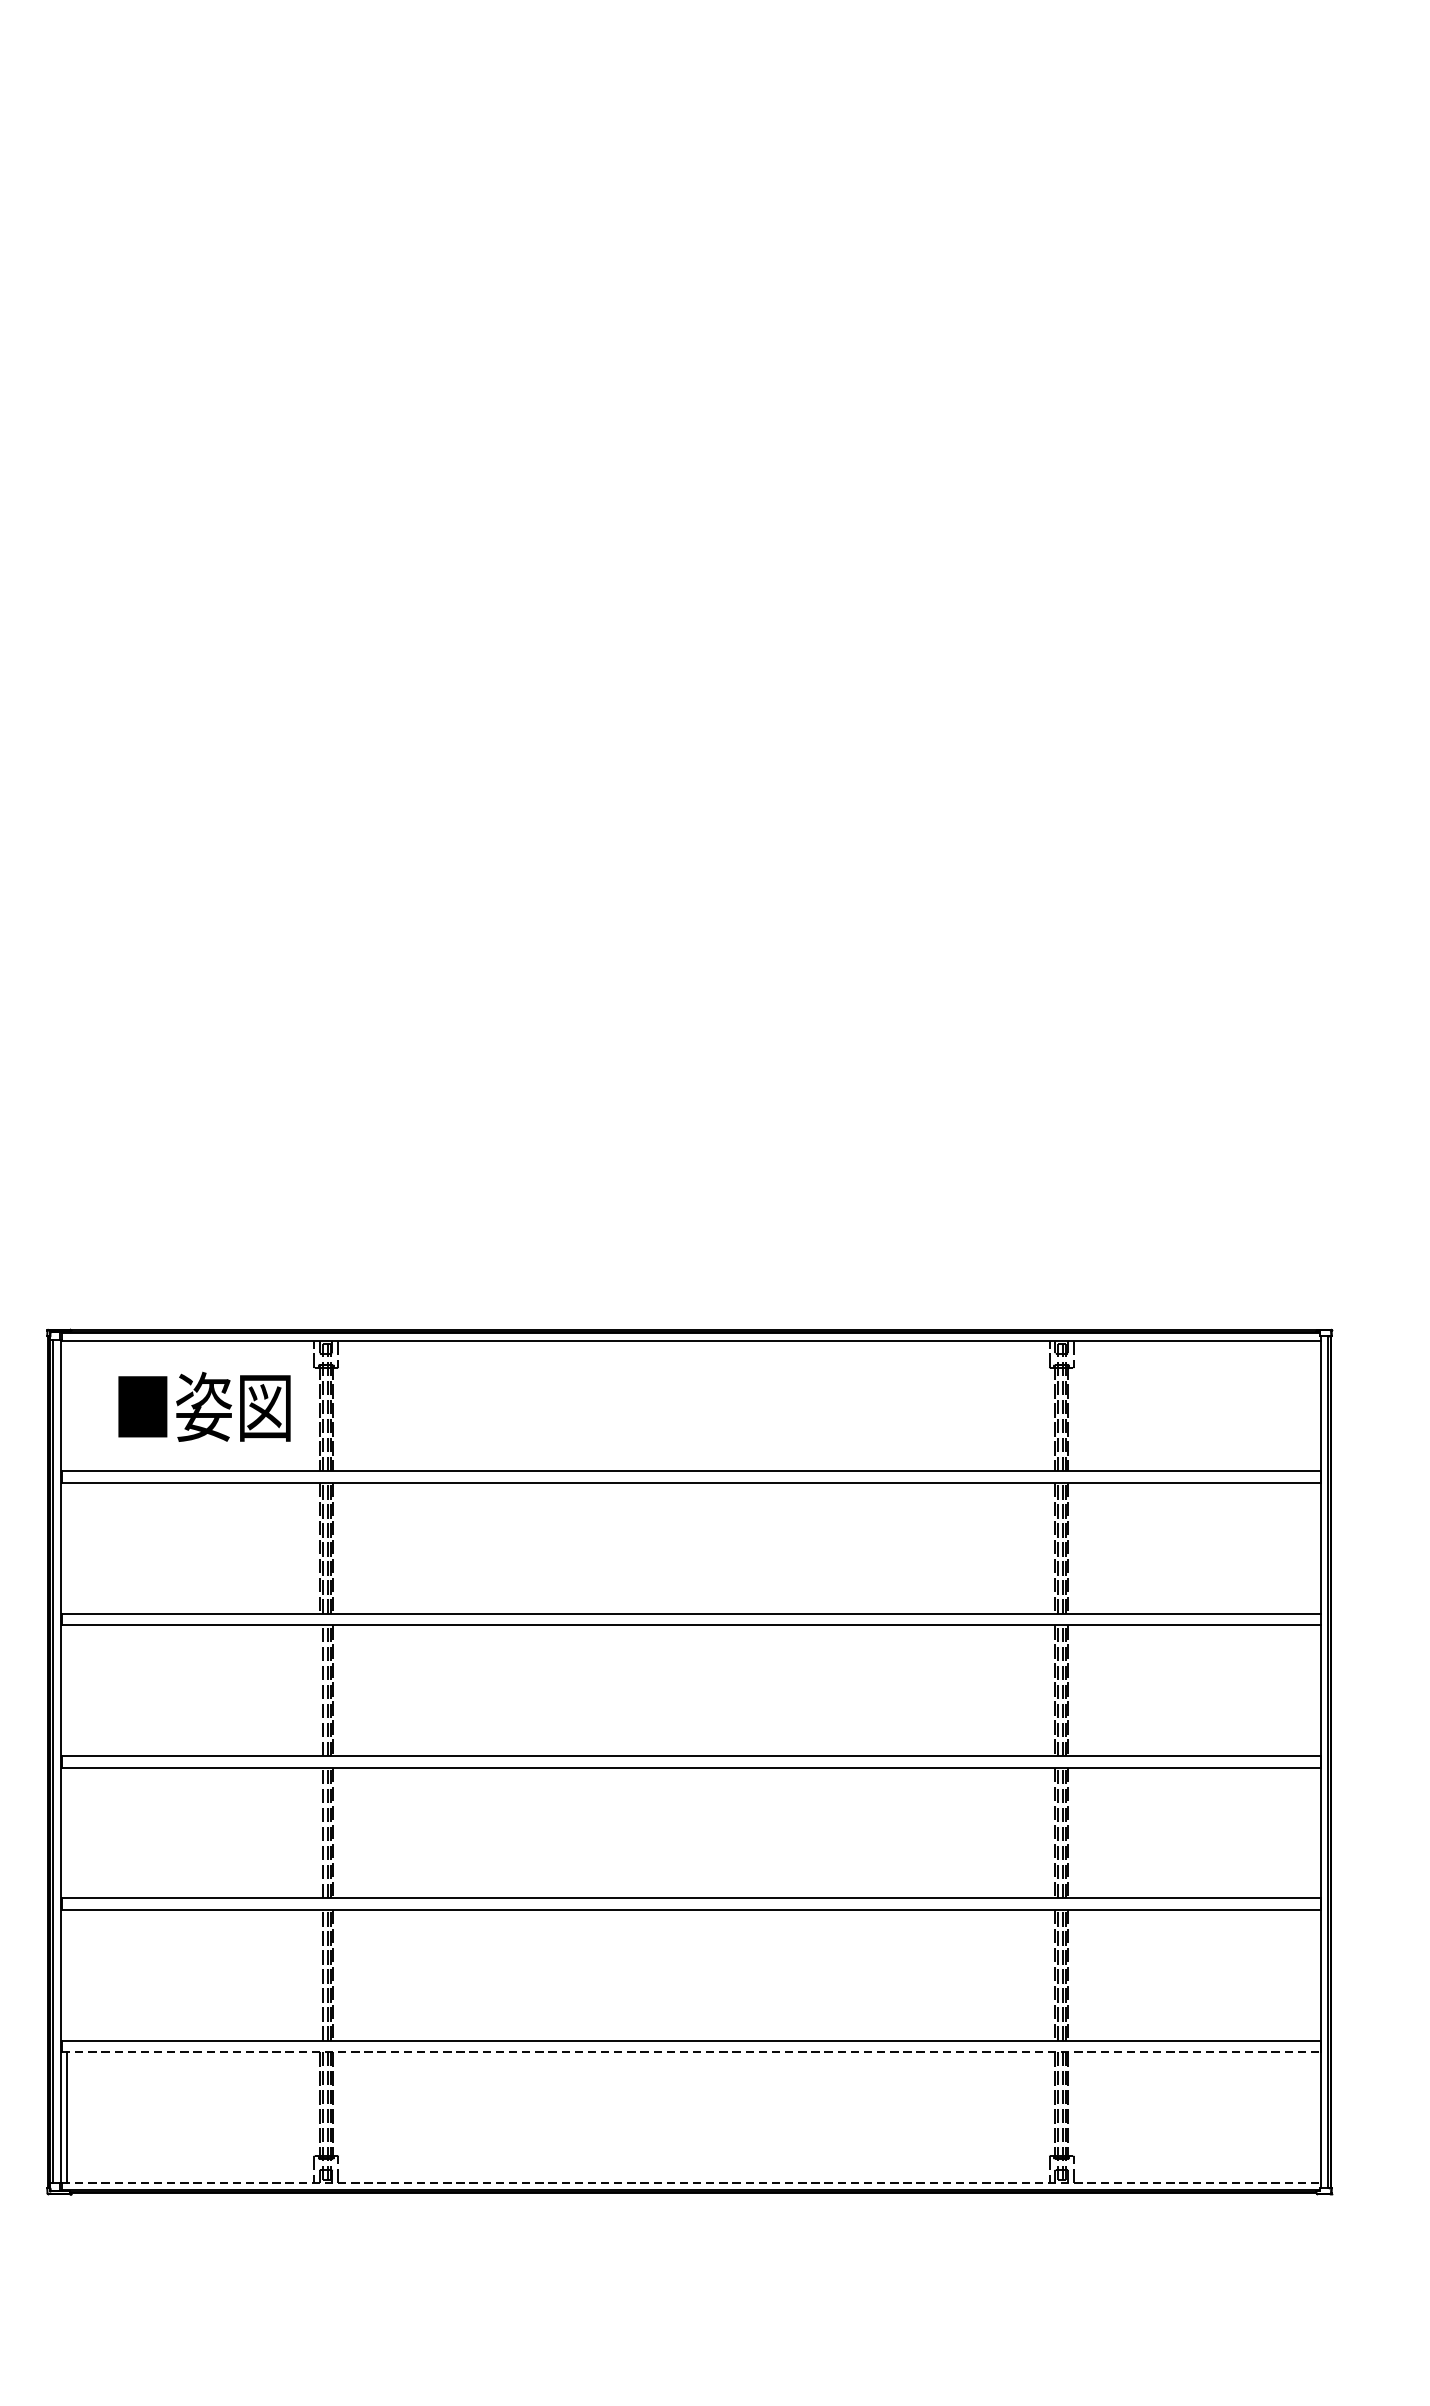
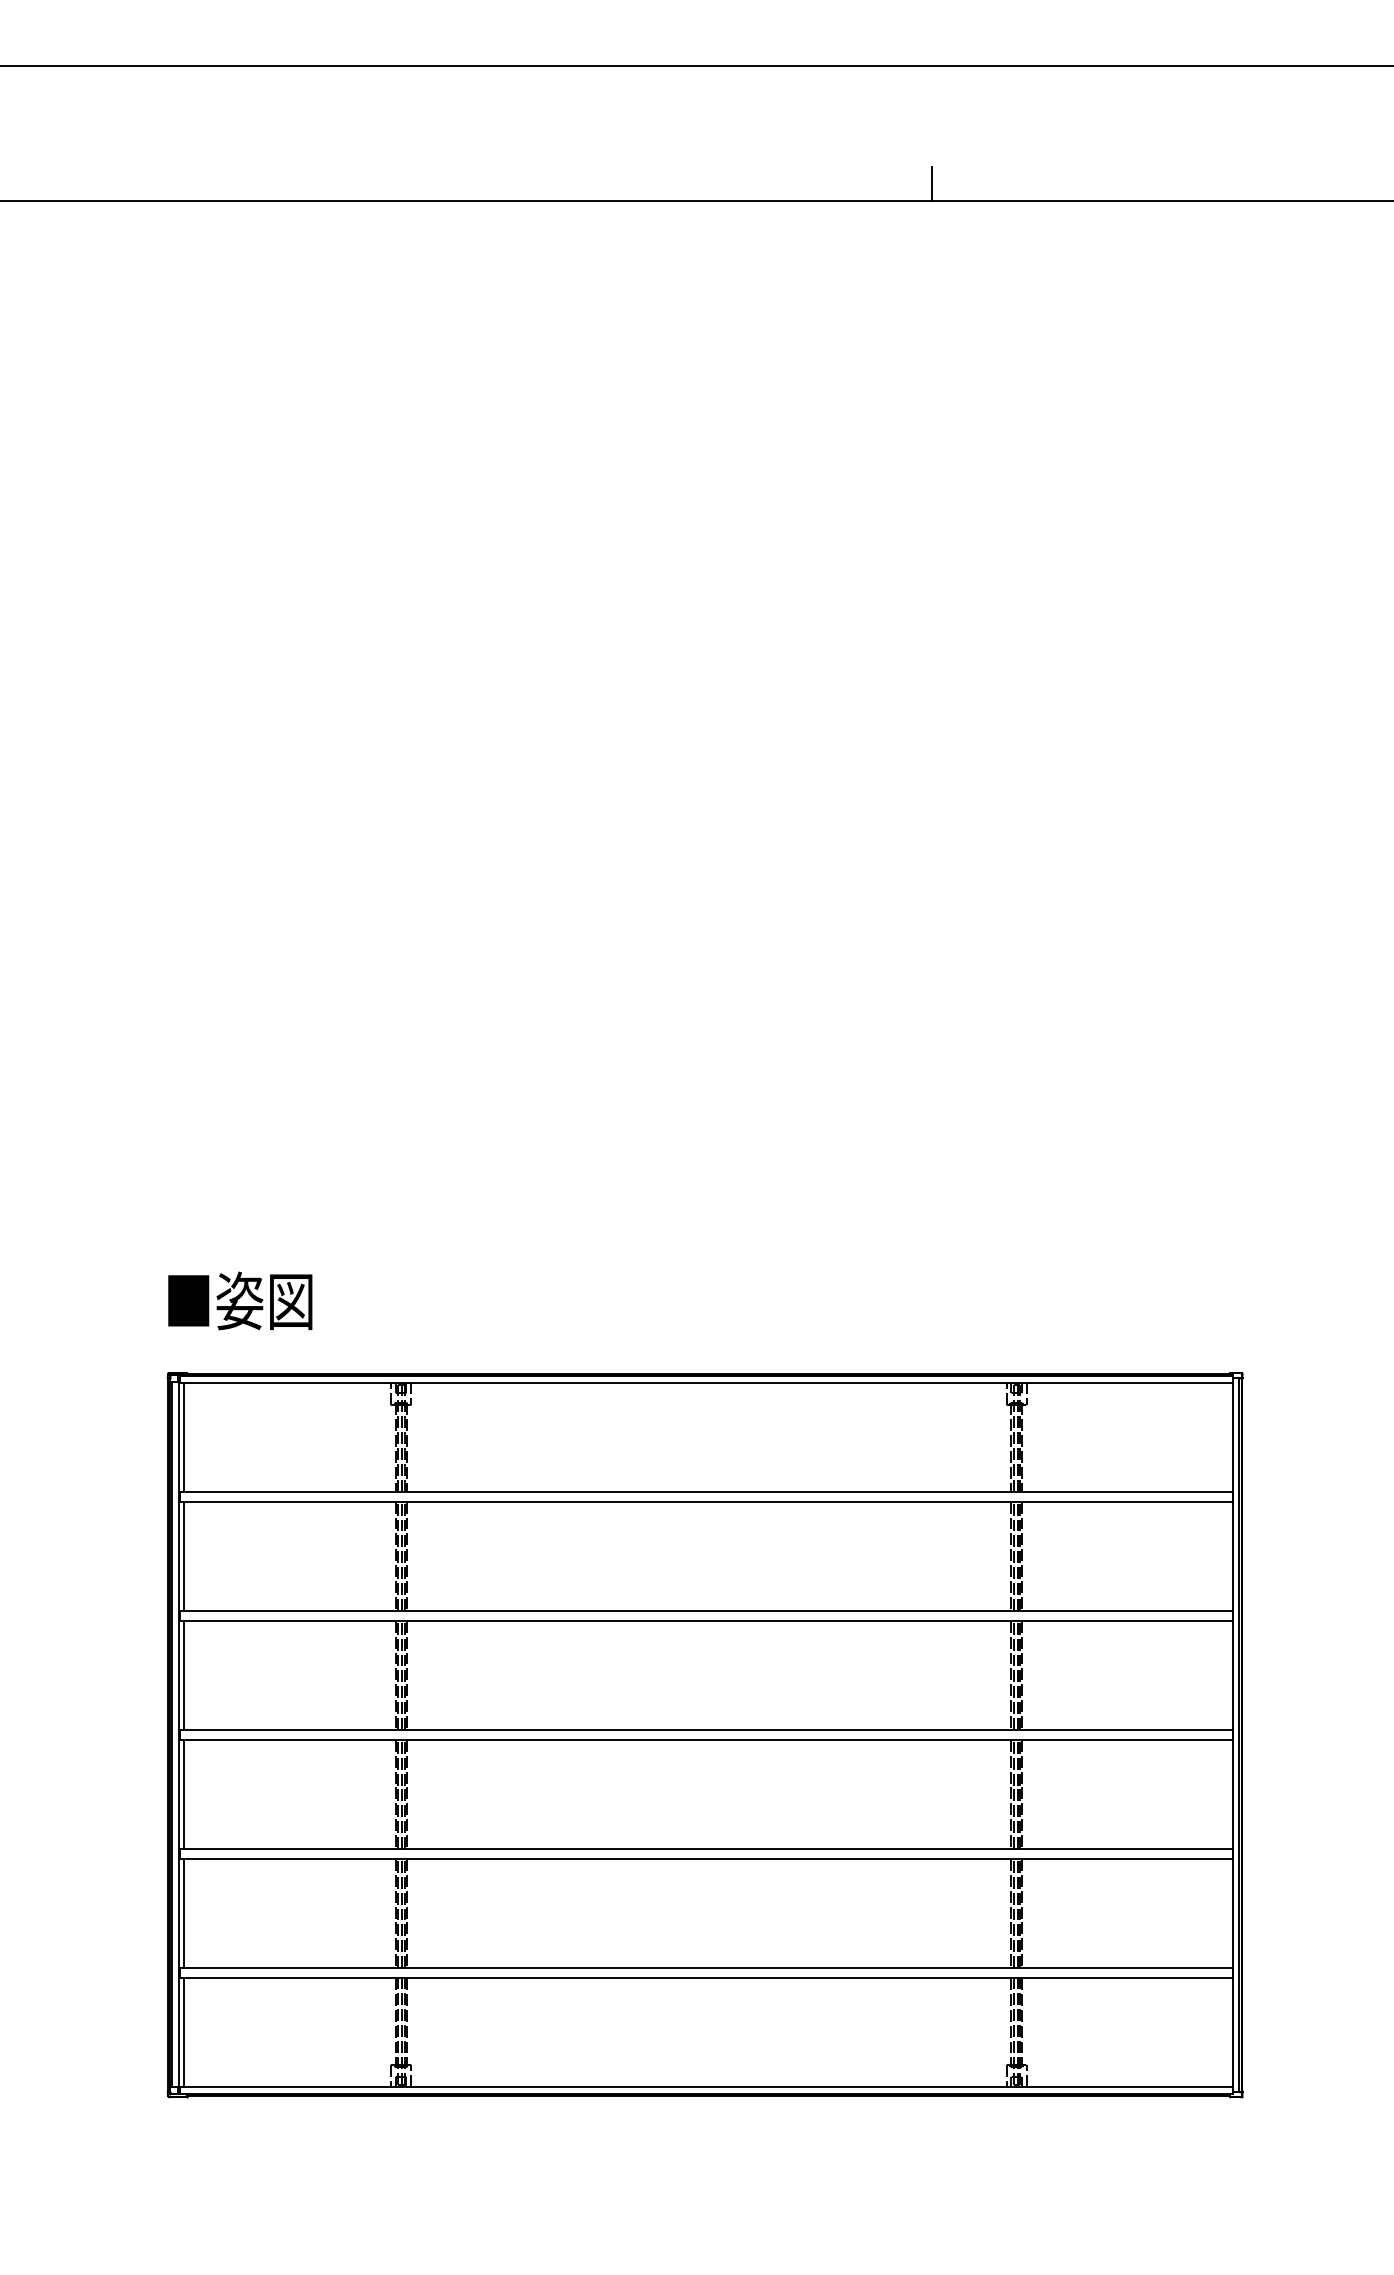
line: (67, 1405) -> (184, 1436), added
text: (204, 1406) -> (240, 1300), moved
line: (67, 1547) -> (184, 1555), added
line: (67, 1689) -> (184, 1674), added
line: (319, 1689) -> (395, 1674), added
line: (67, 1833) -> (184, 1794), added
line: (319, 1833) -> (395, 1794), added
line: (67, 1975) -> (184, 1913), added
line: (319, 1975) -> (395, 1913), added
line: (691, 2052) -> (706, 1978), dashed -> solid
line: (691, 2183) -> (706, 2087), dashed -> solid

